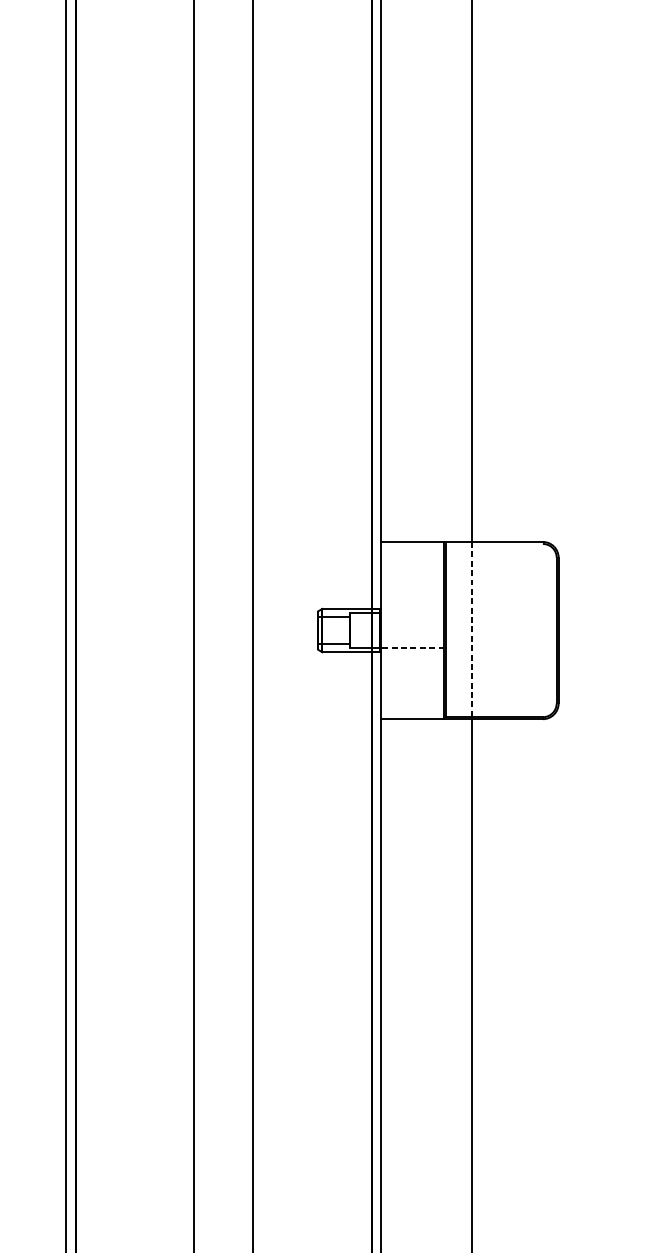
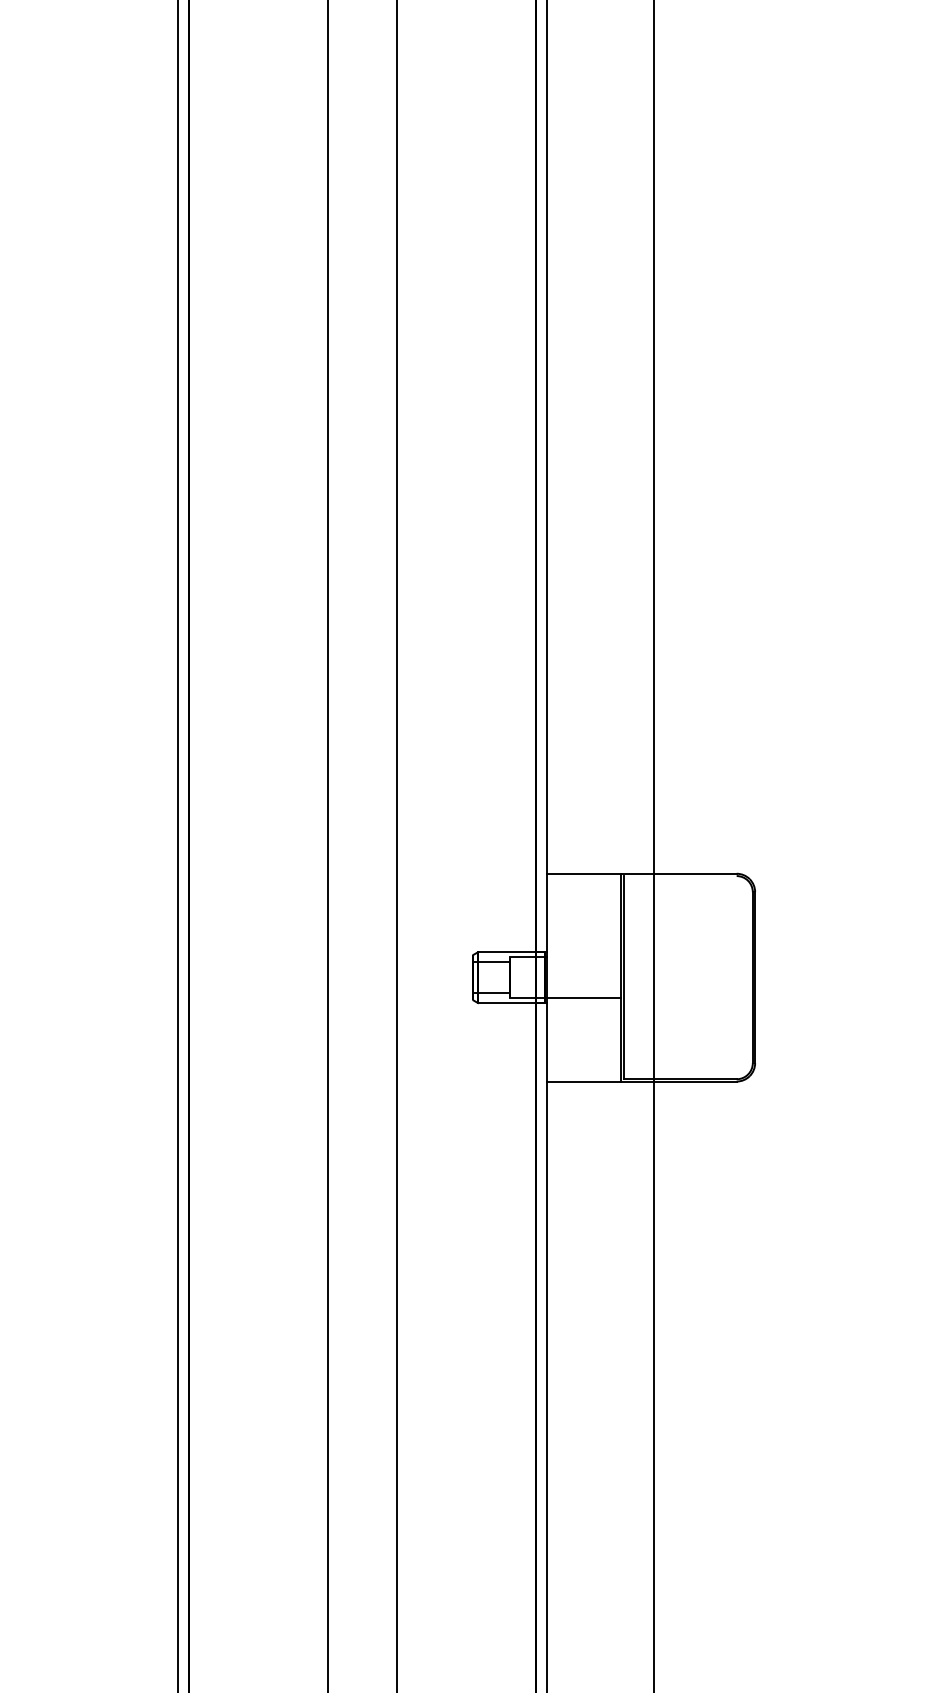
line: (471, 630) -> (653, 977), dashed -> solid
line: (413, 648) -> (584, 998), dashed -> solid

